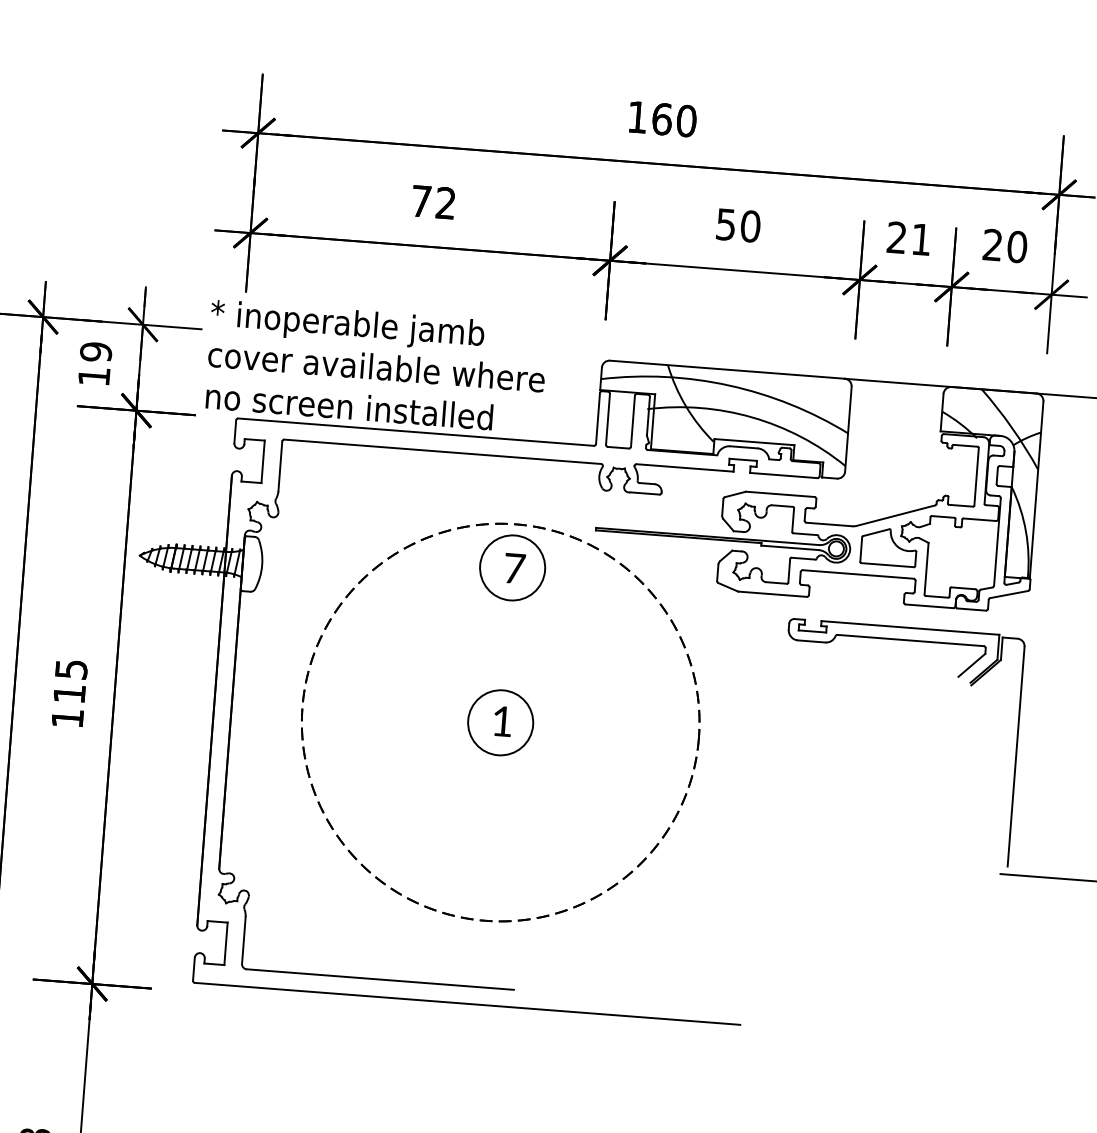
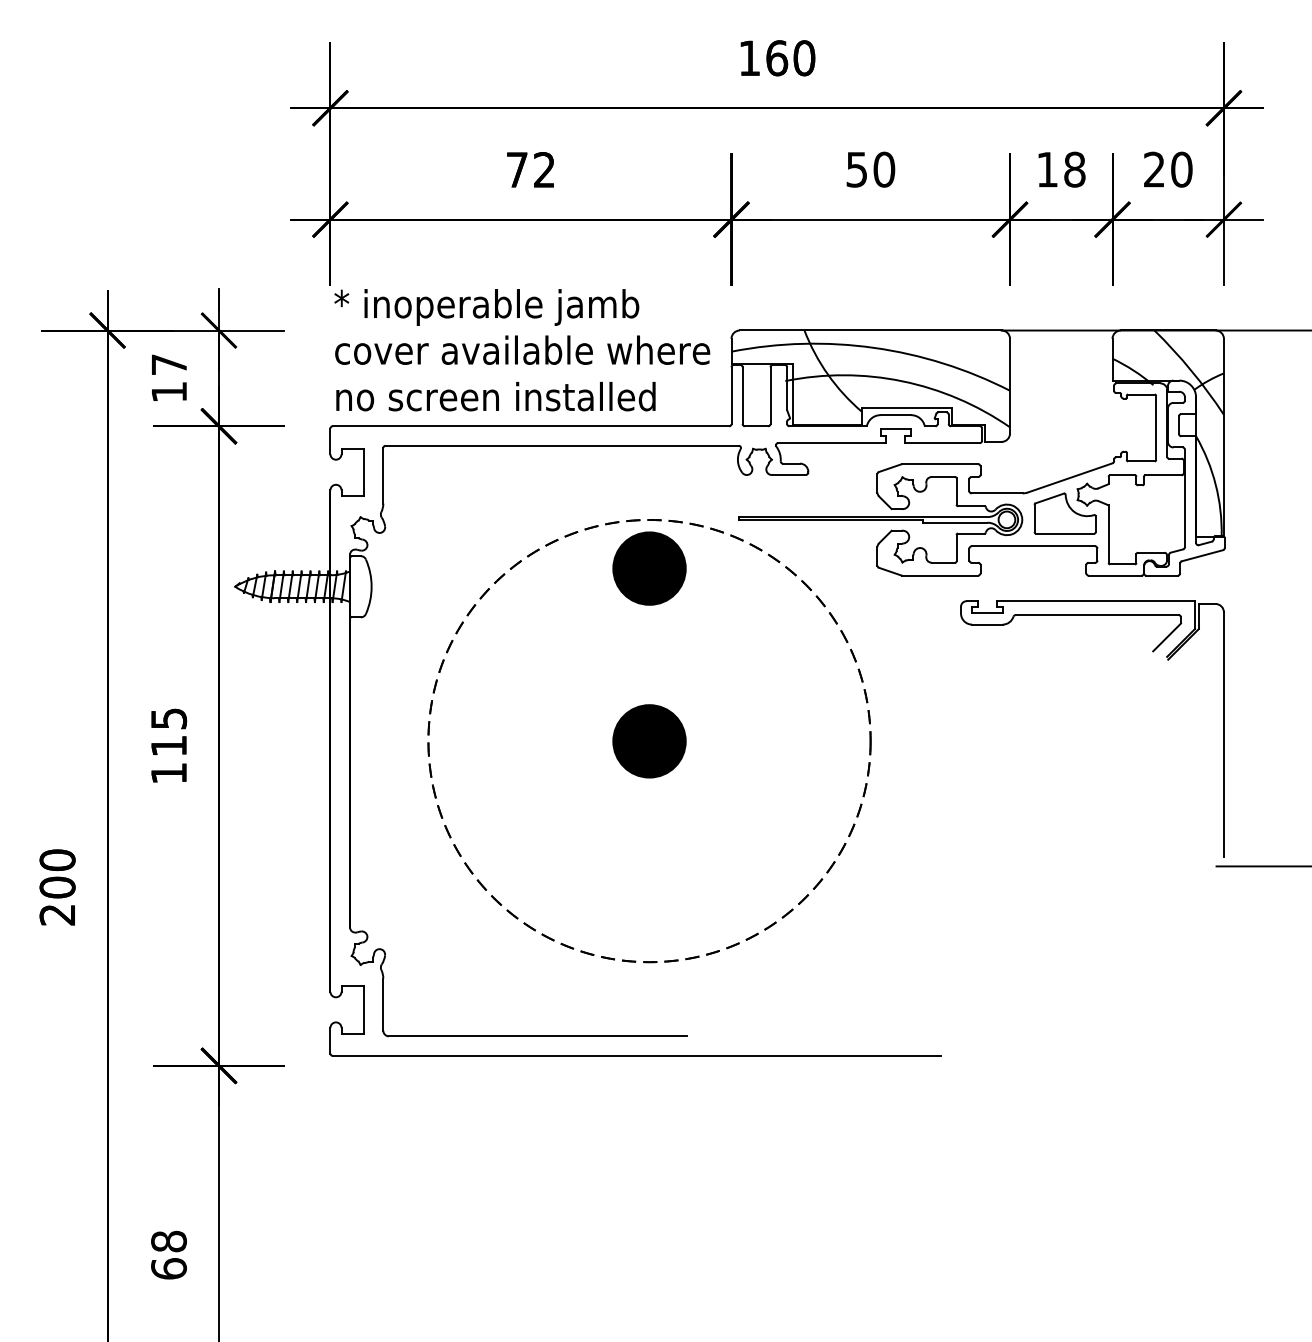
text: (909, 238) -> (1061, 169), 21 -> 18
text: (96, 351) -> (169, 364), 19 -> 17
text: (376, 367) -> (522, 350), moved
fill: (512, 567) -> (649, 568), added
fill: (500, 722) -> (649, 741), added

